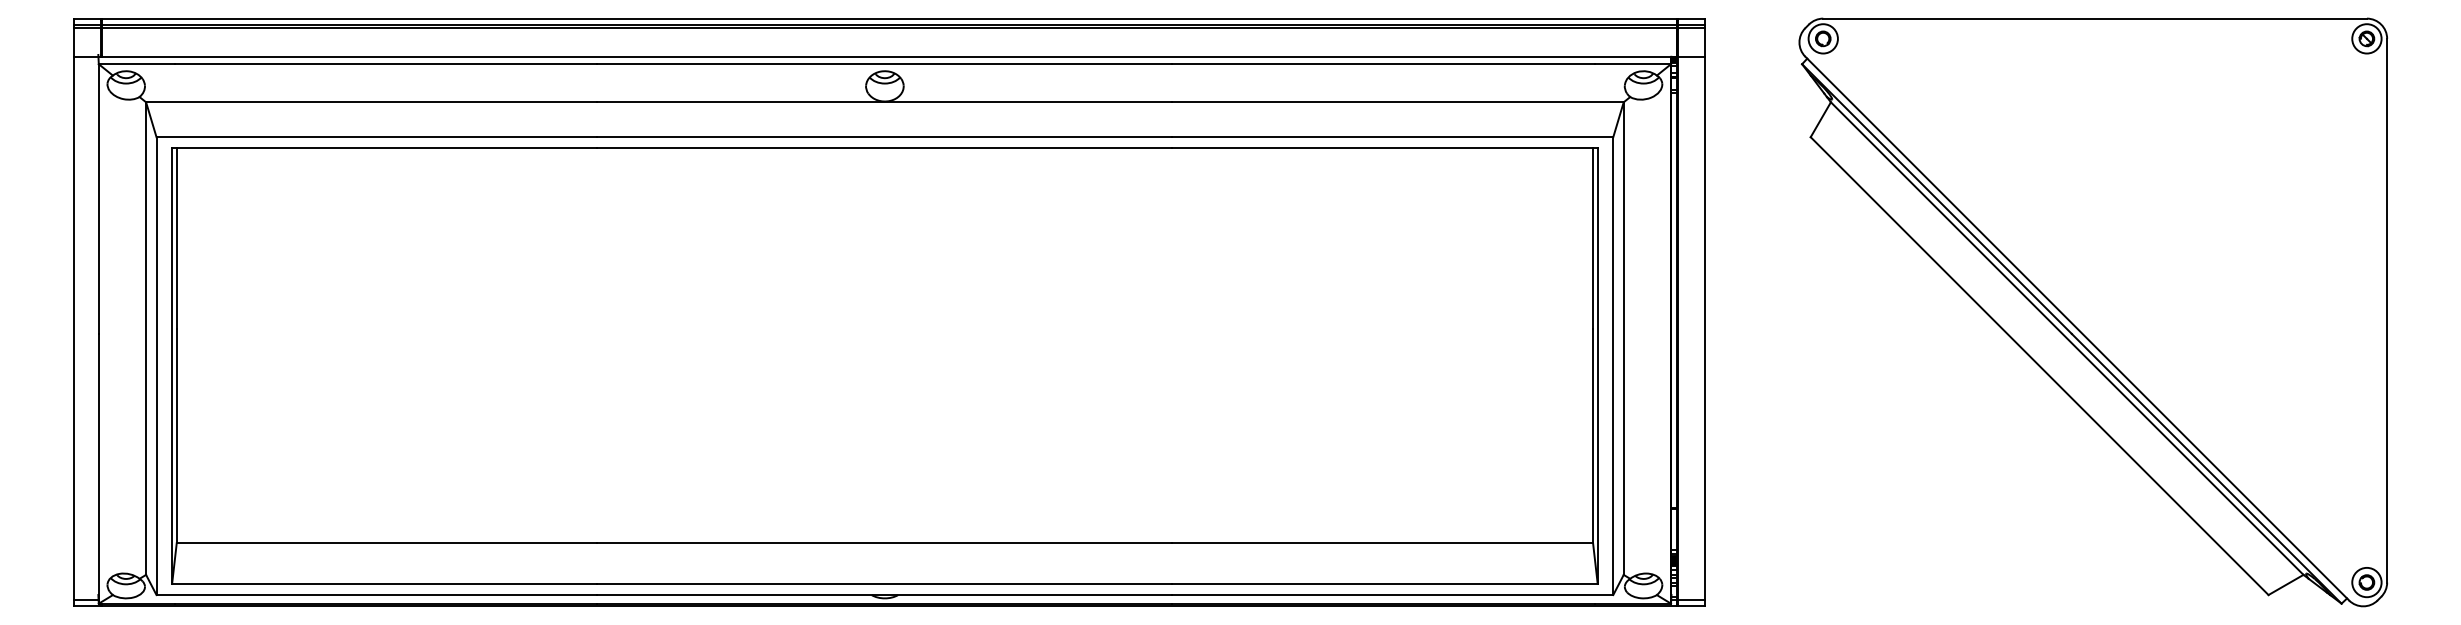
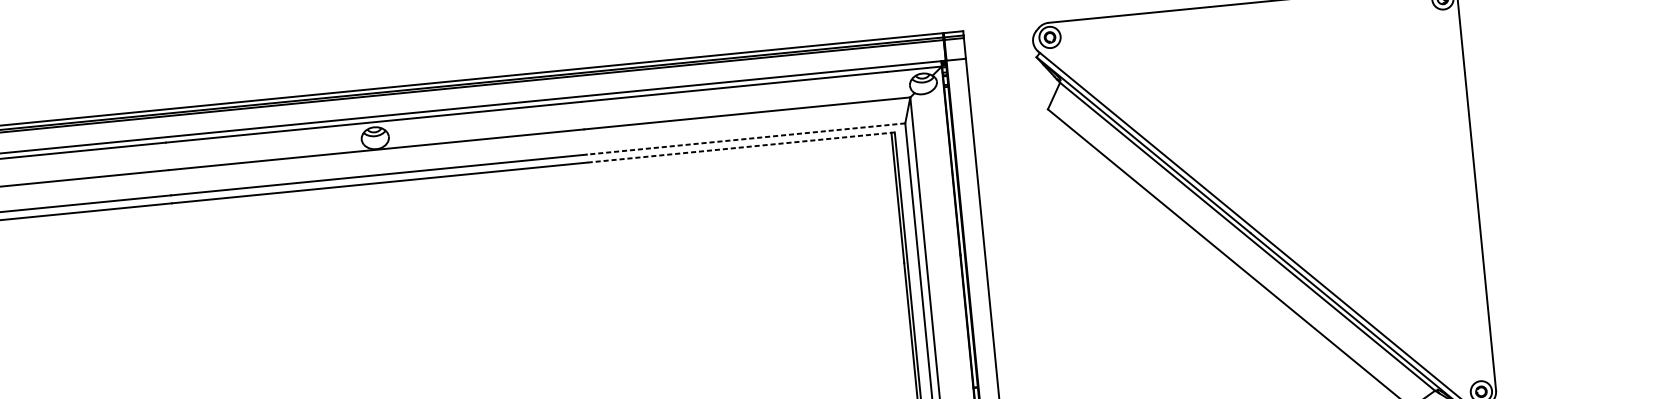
line: (1392, 137) -> (745, 139), solid -> dashed
line: (1385, 148) -> (741, 147), solid -> dashed

